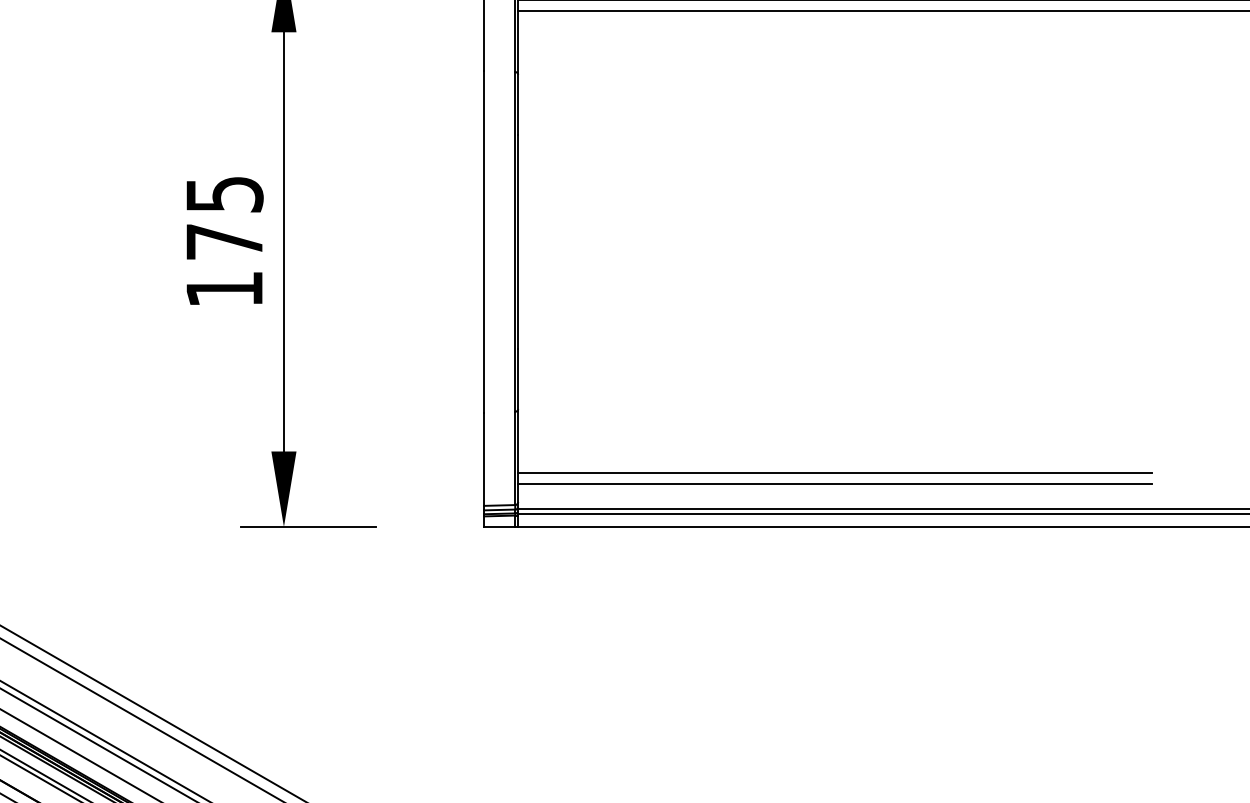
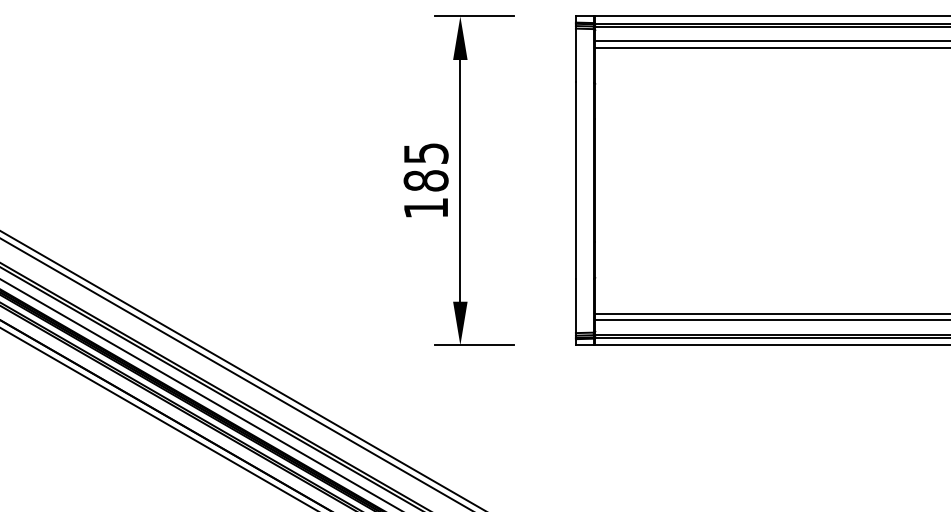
text: (223, 241) -> (425, 180), 175 -> 185

